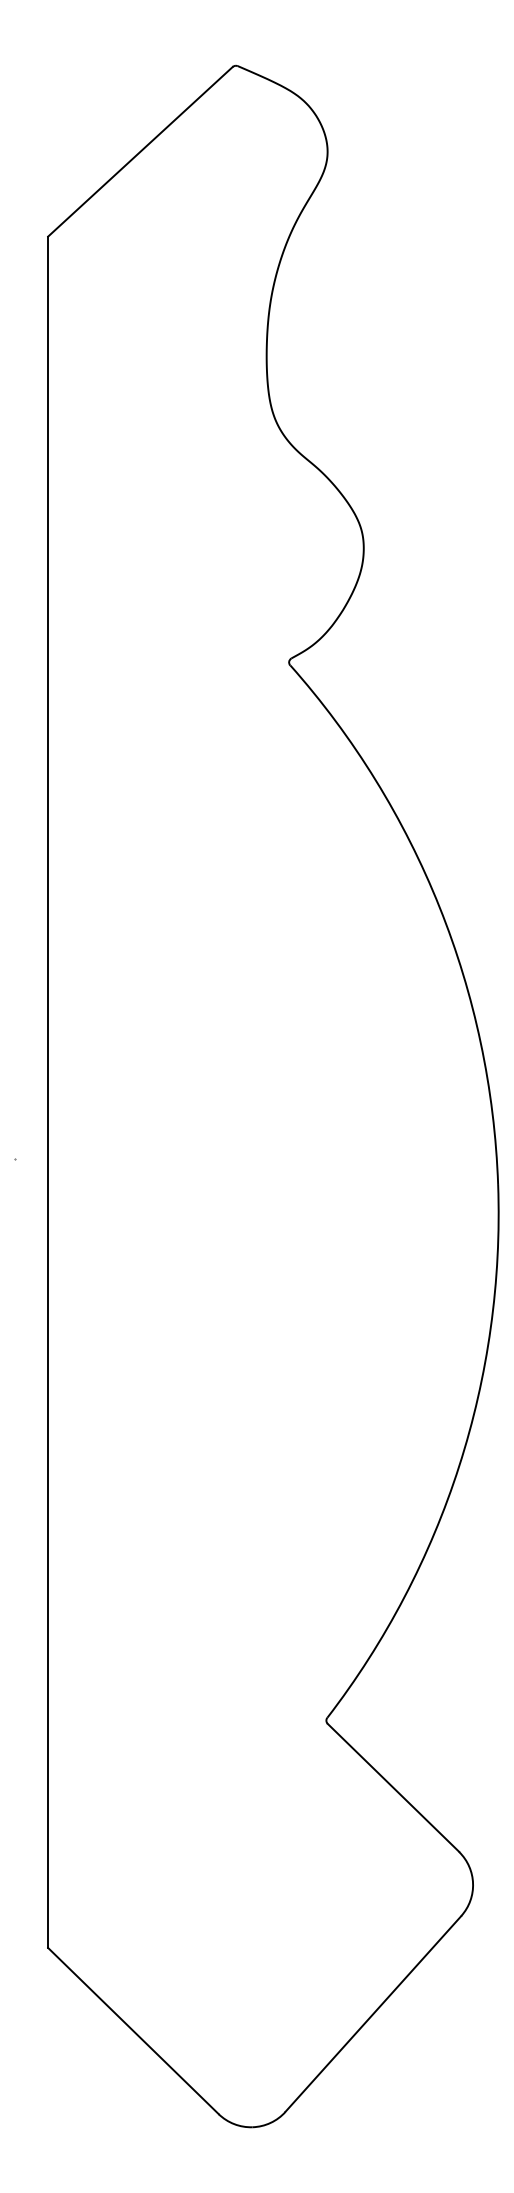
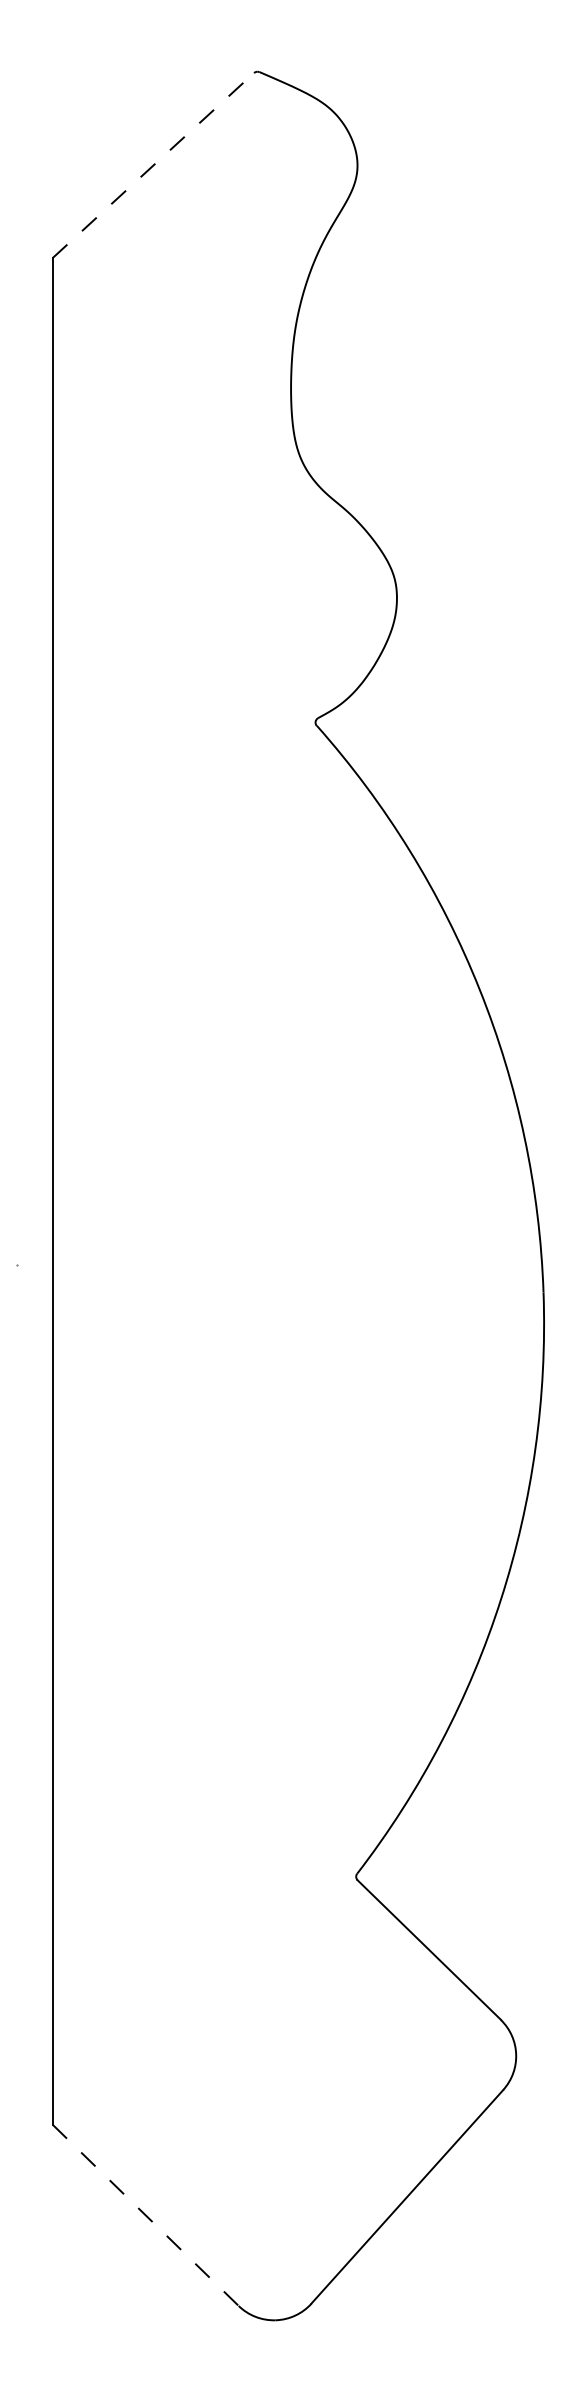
line: (140, 151) -> (153, 165), solid -> dashed
line: (133, 2031) -> (145, 2215), solid -> dashed

